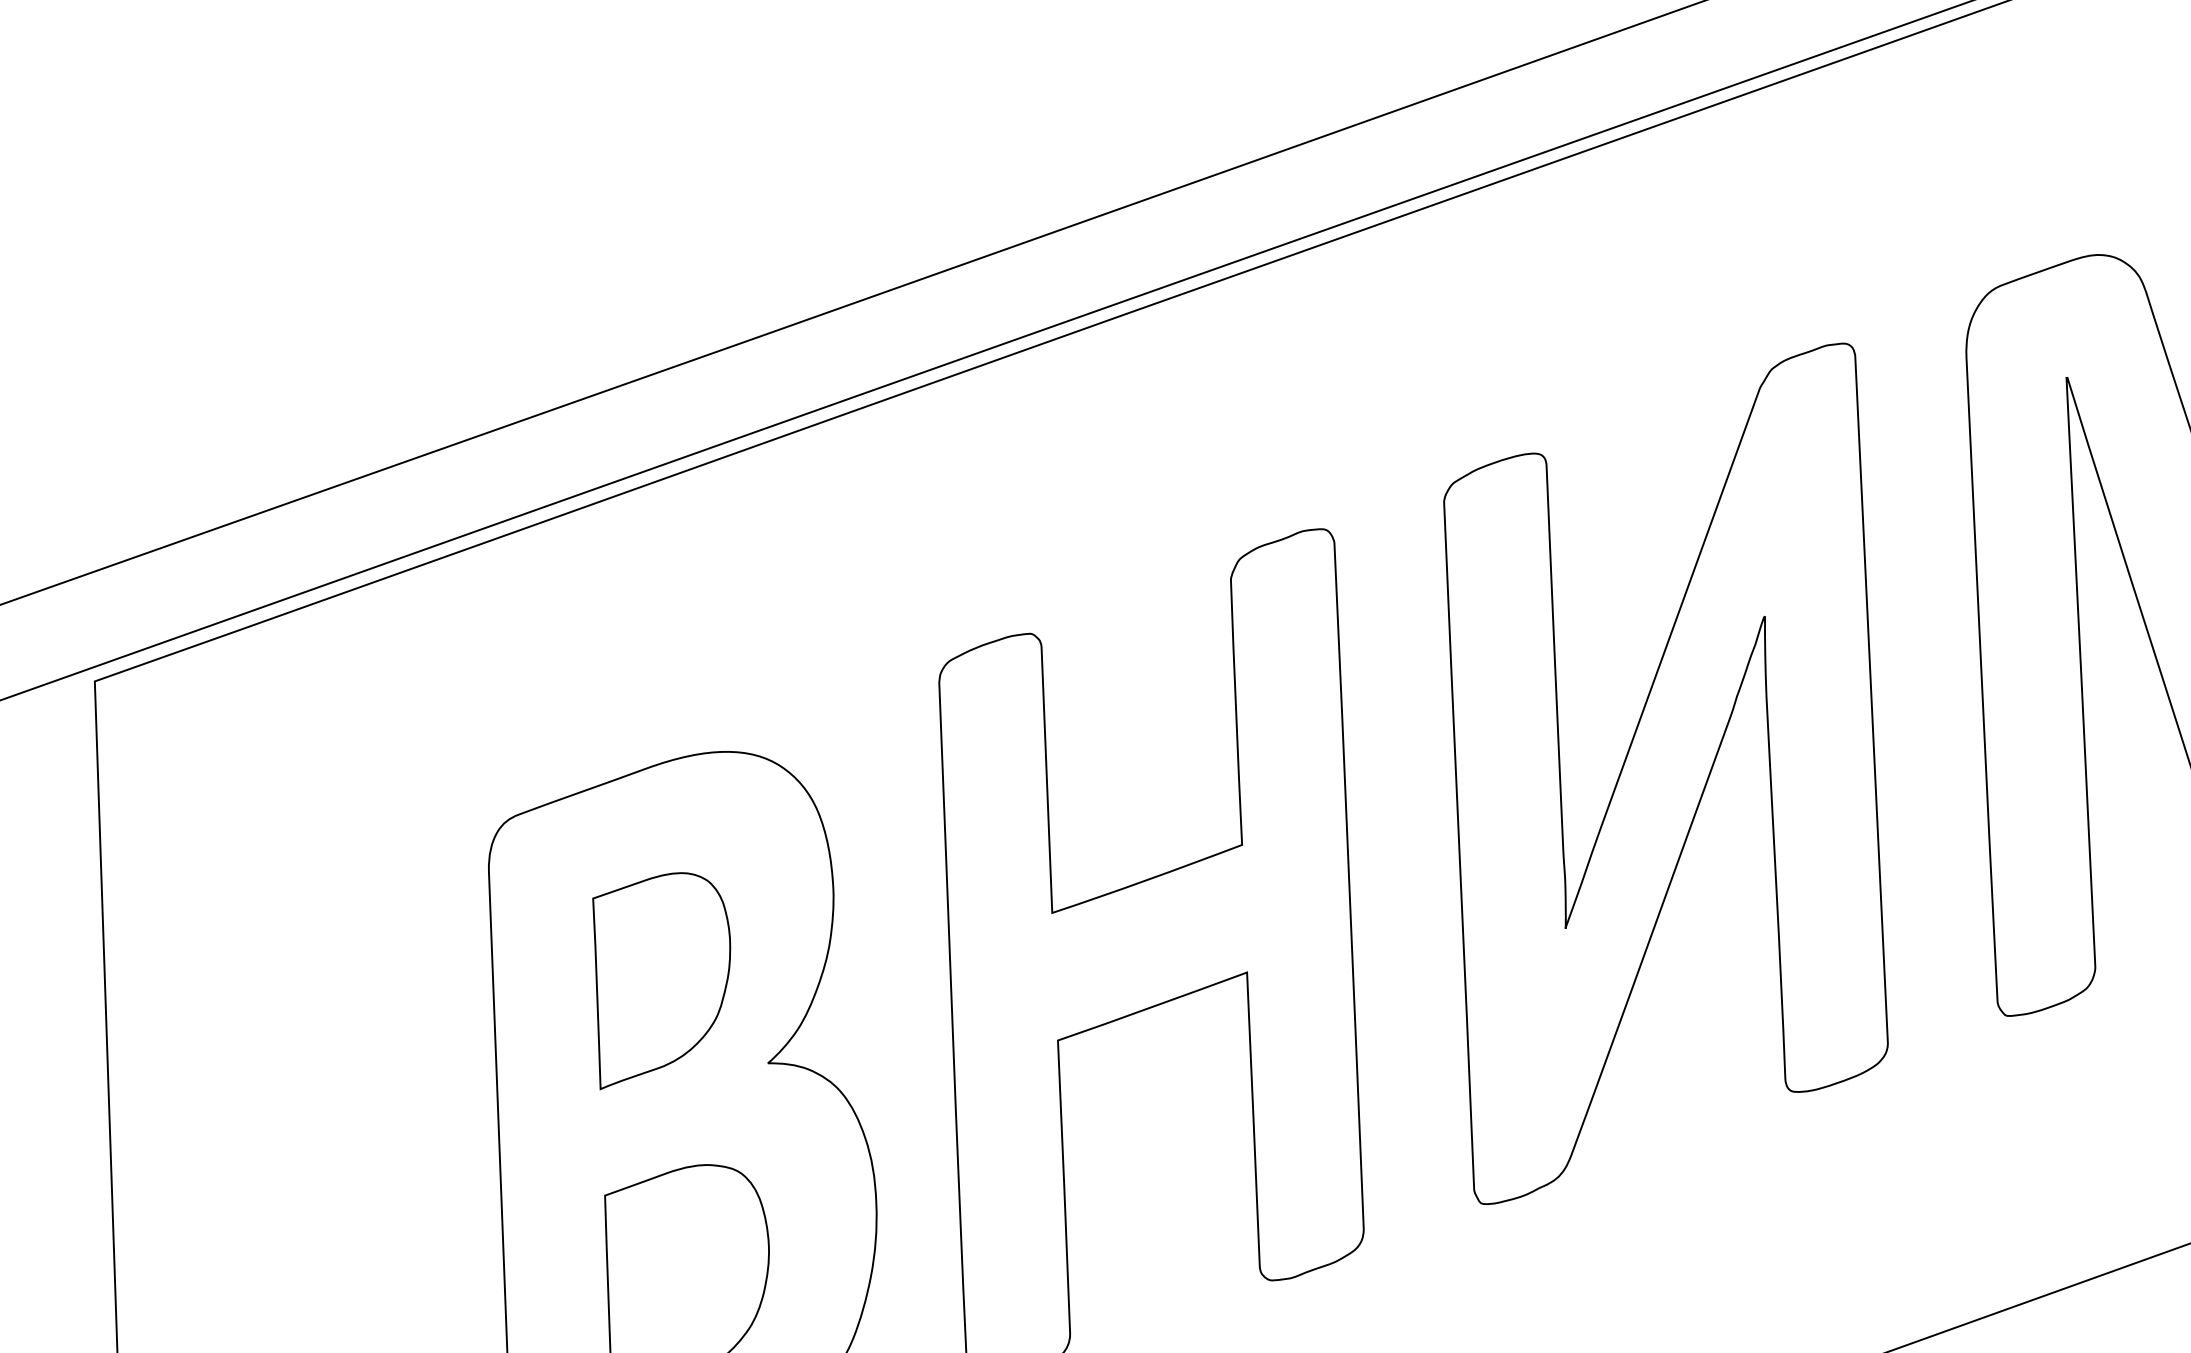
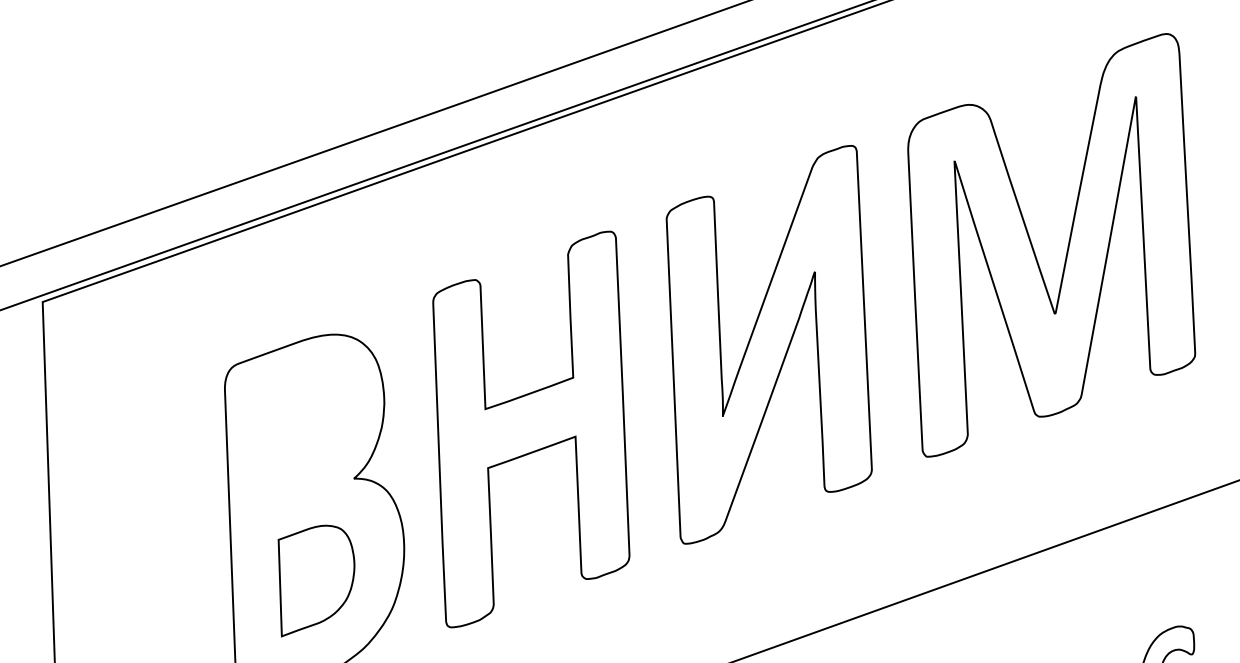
part: (660, 980) -> (304, 440), removed

